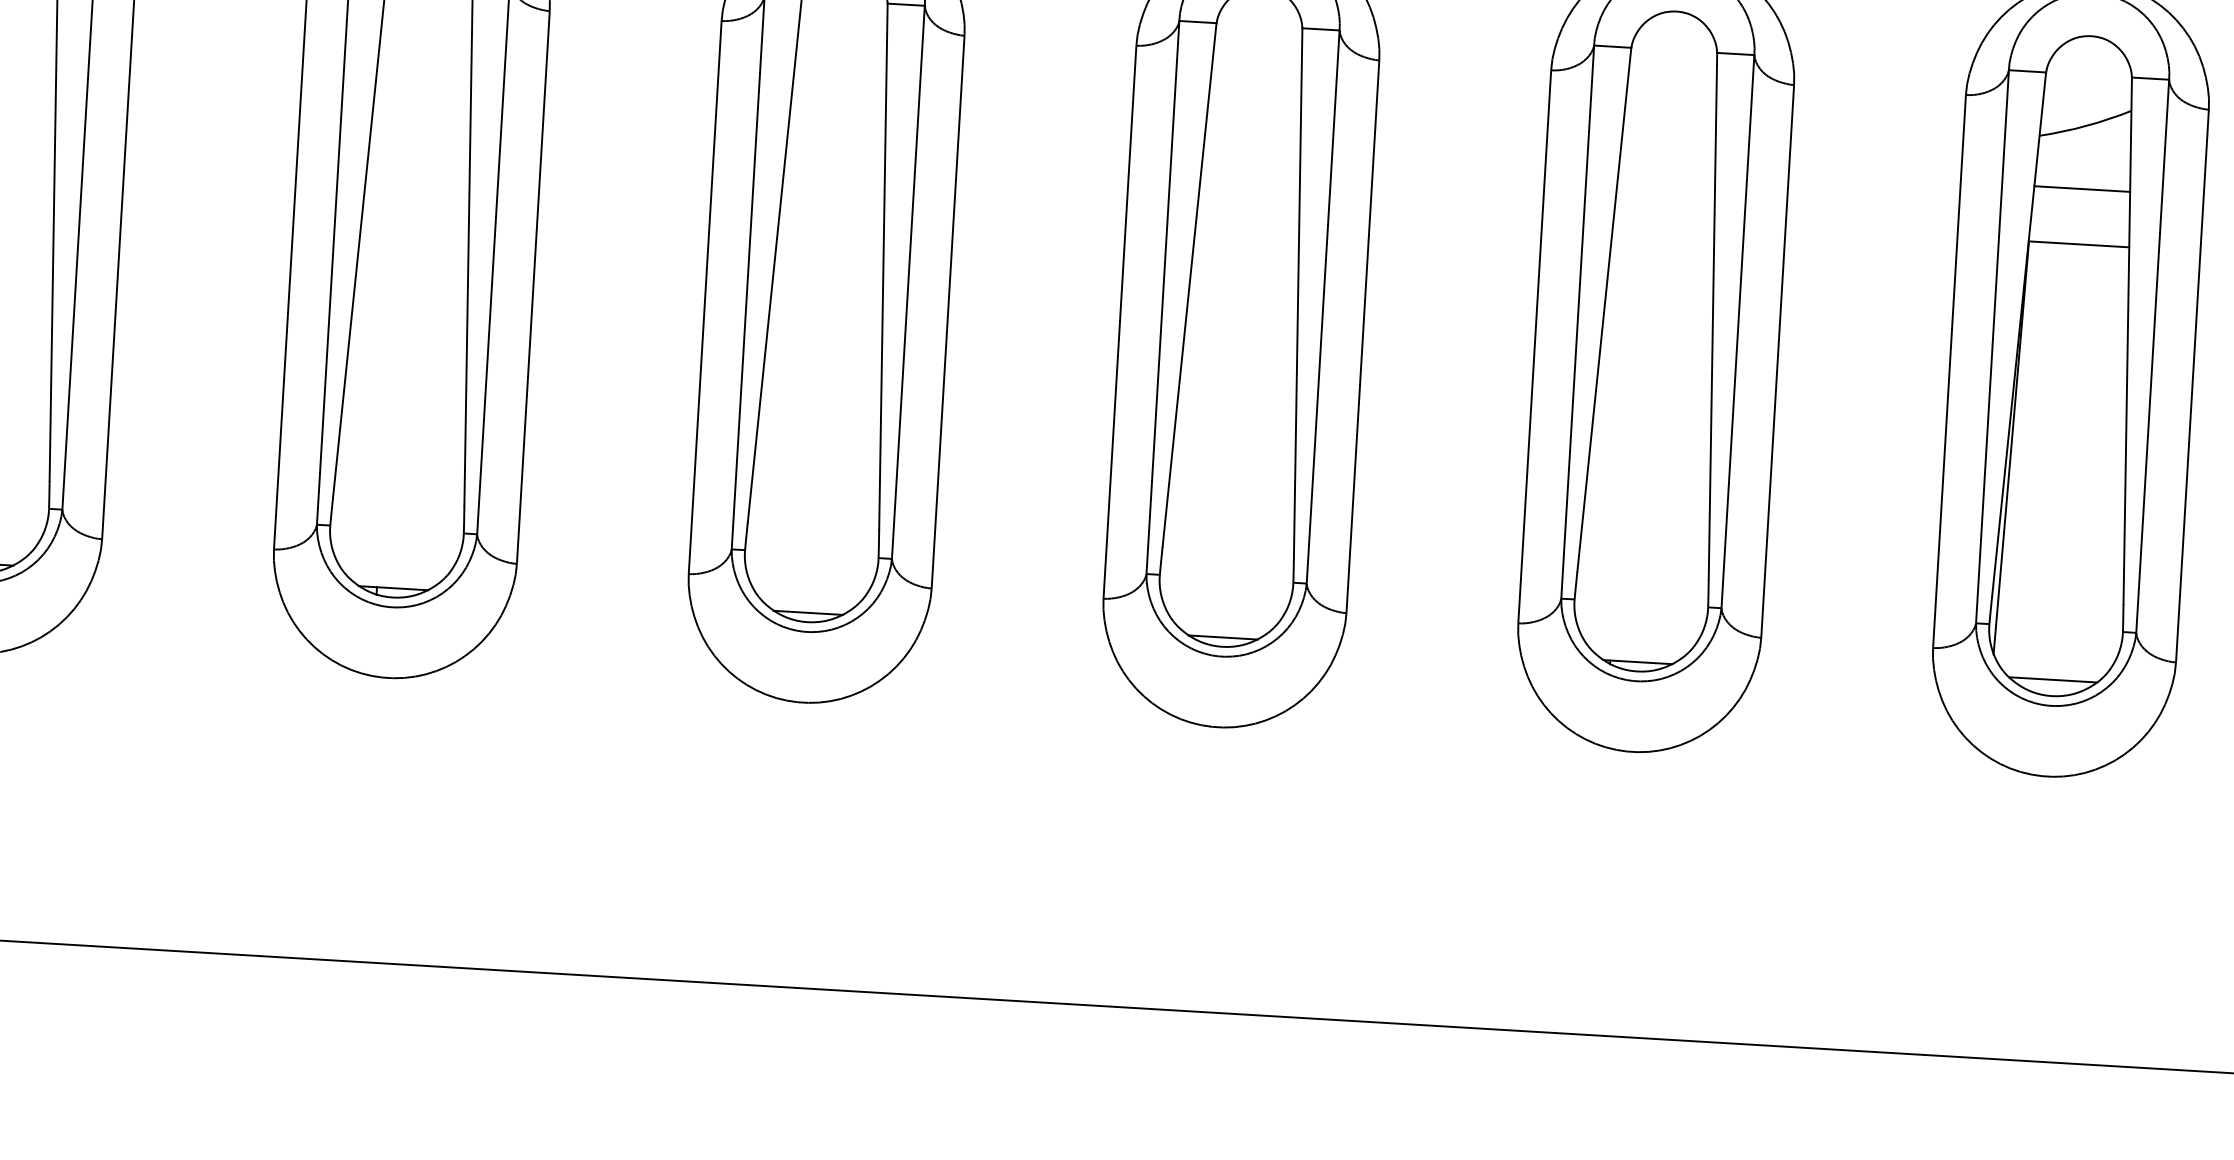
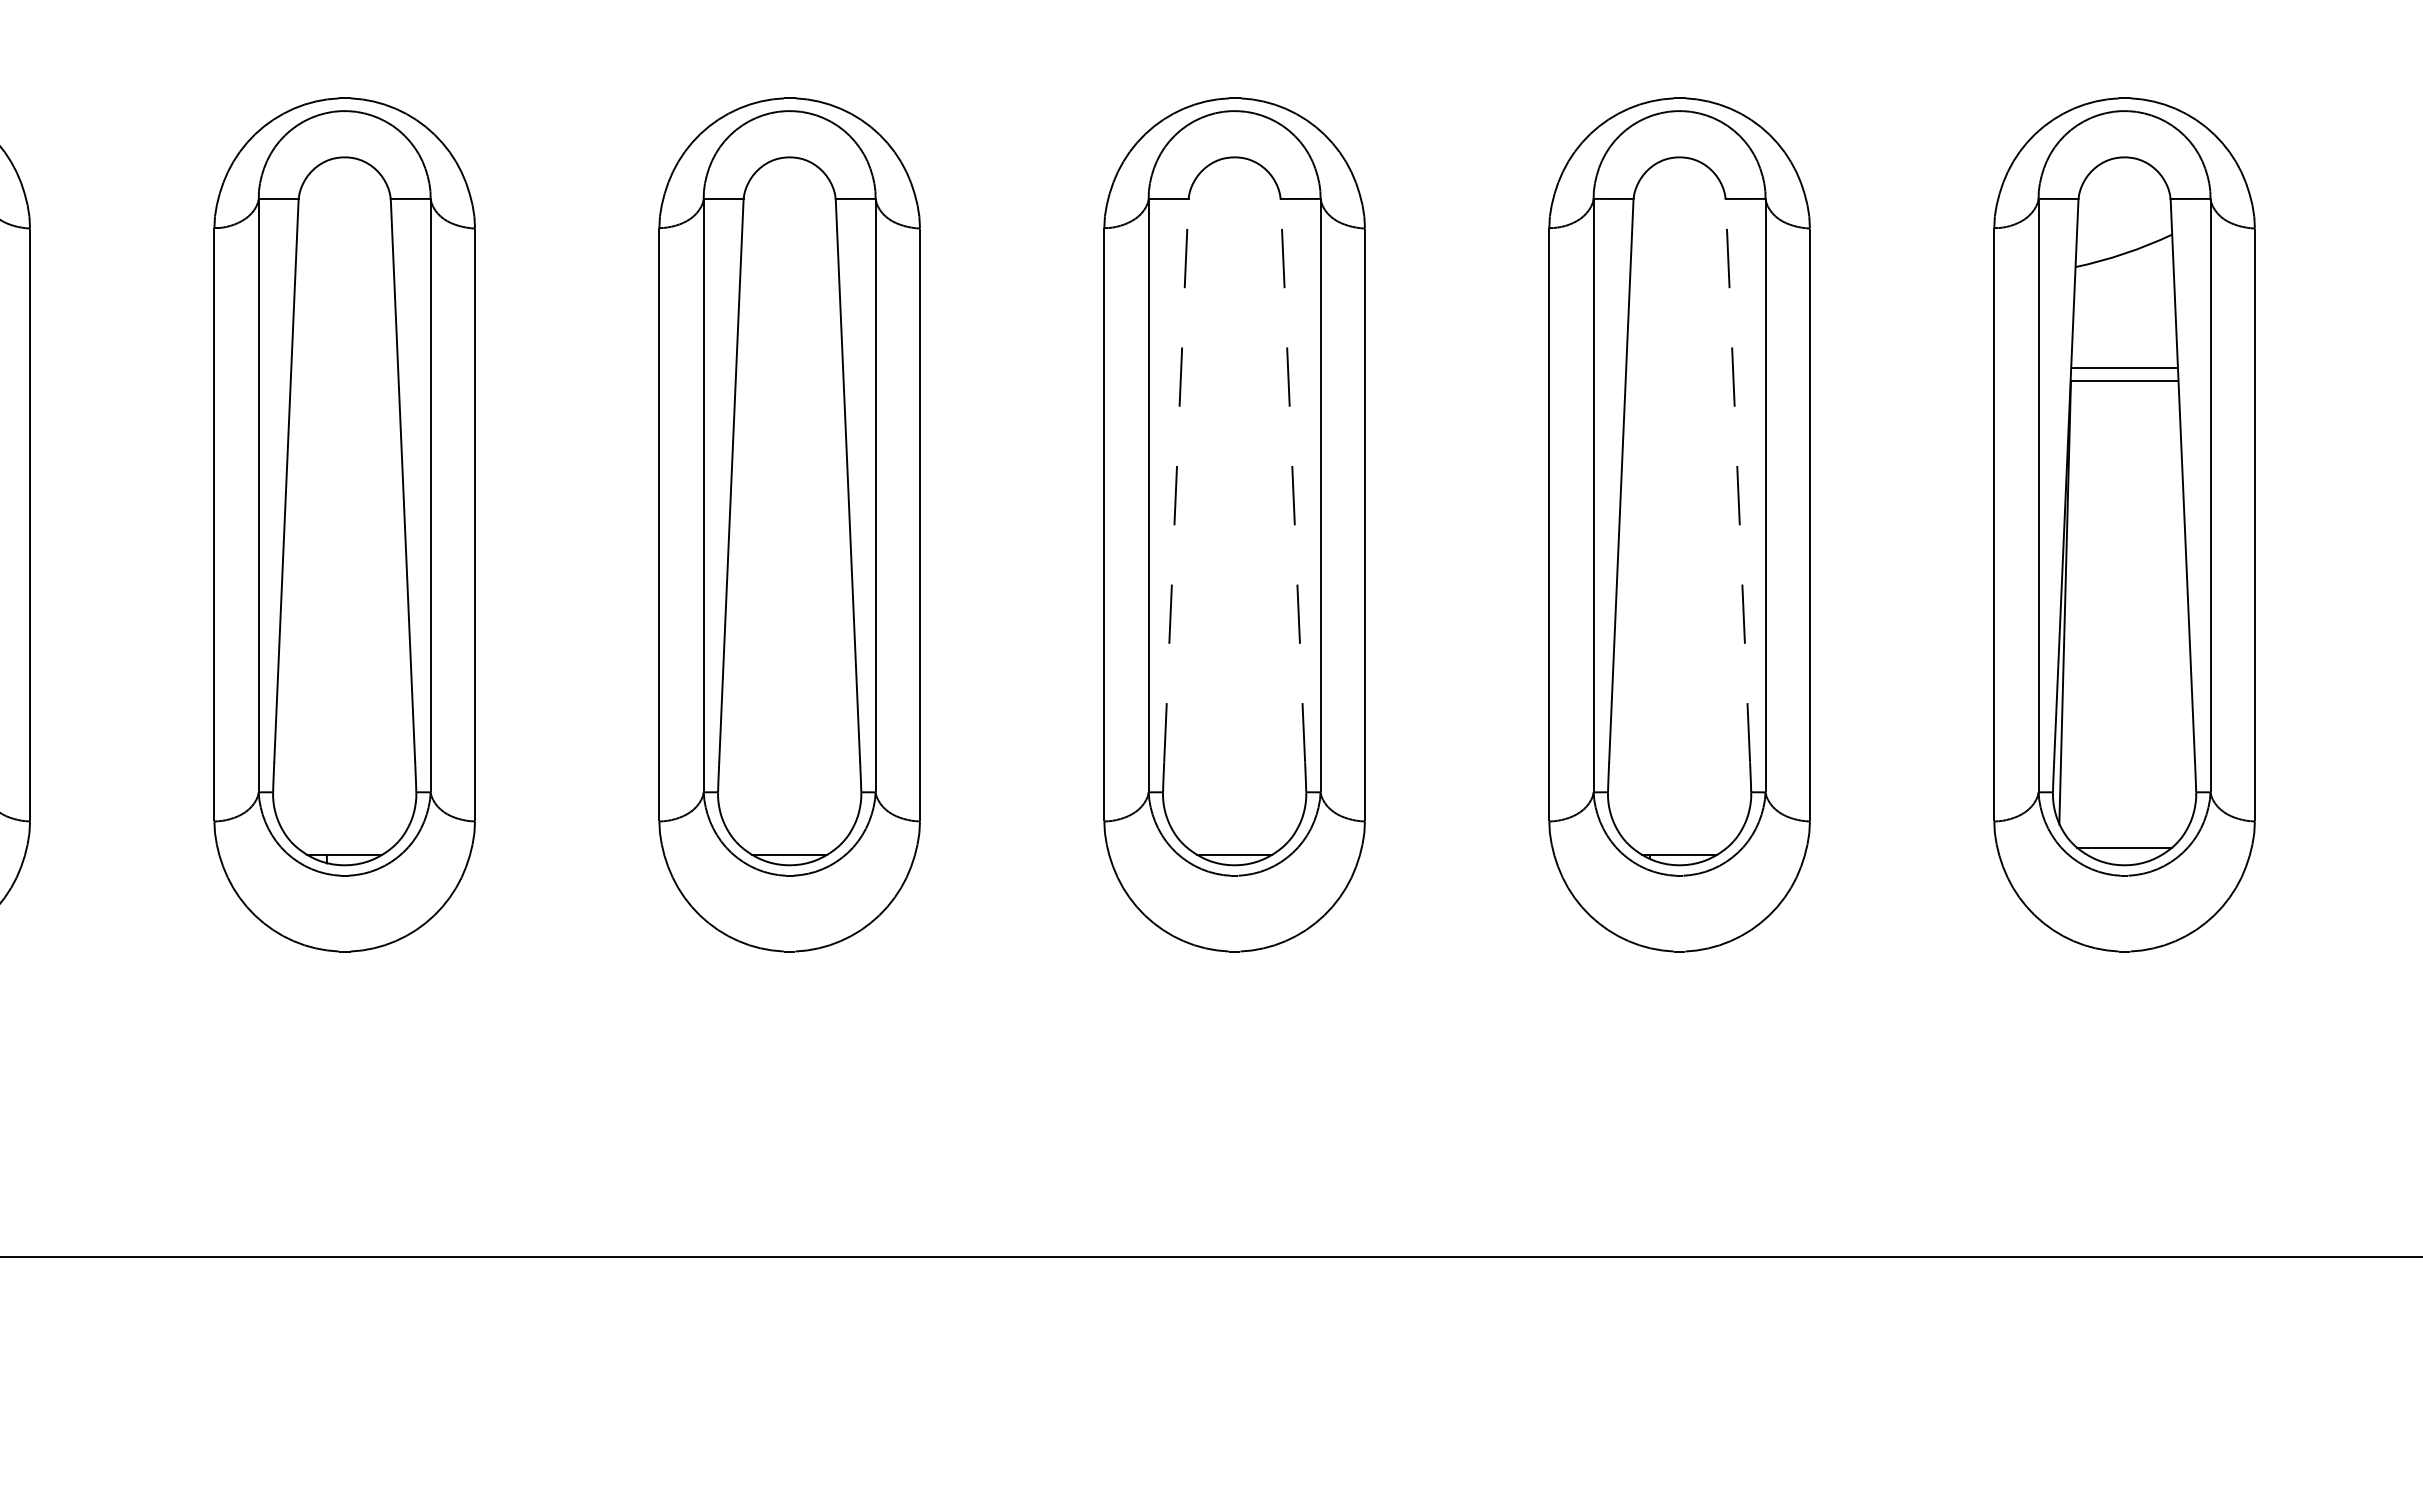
line: (2082, 189) -> (2124, 368), moved
line: (1189, 284) -> (1176, 480), solid -> dashed
line: (1297, 291) -> (1292, 480), solid -> dashed
line: (1712, 315) -> (1737, 480), solid -> dashed

